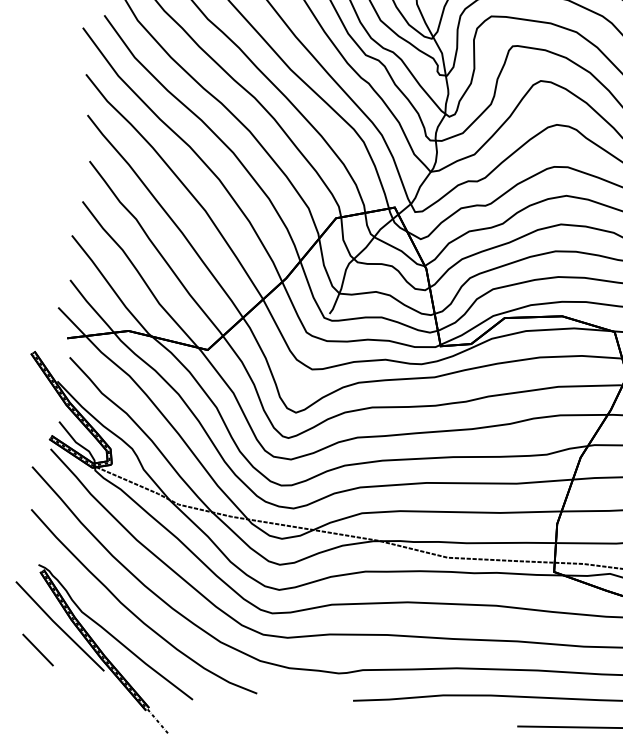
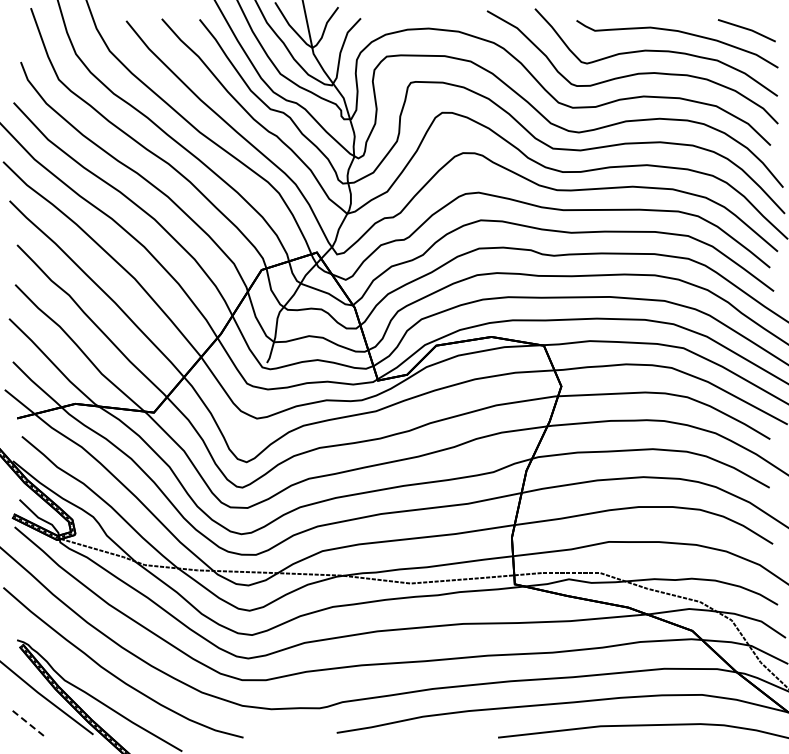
line: (38, 650) -> (27, 722), solid -> dashed

